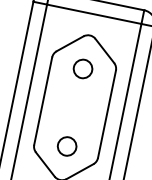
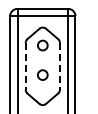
line: (42, 101) -> (25, 66), solid -> dashed
line: (106, 114) -> (59, 66), solid -> dashed
circle: (66, 145) -> (42, 74), moved

